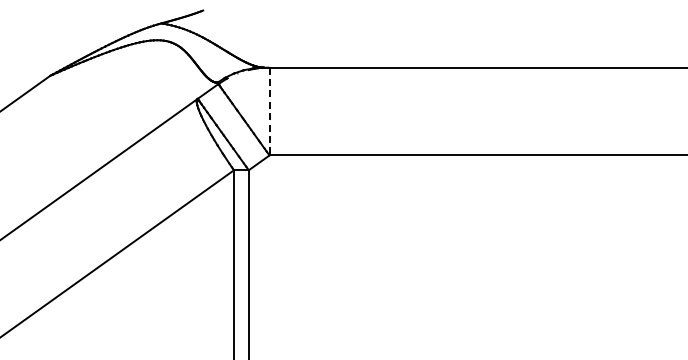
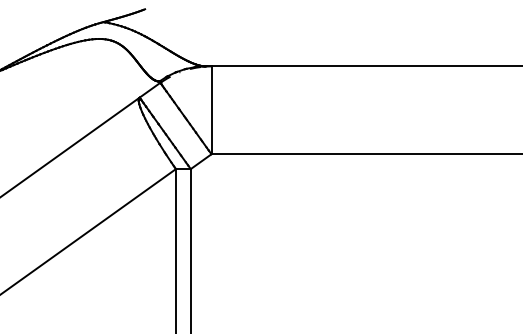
line: (269, 111) -> (211, 110), dashed -> solid

